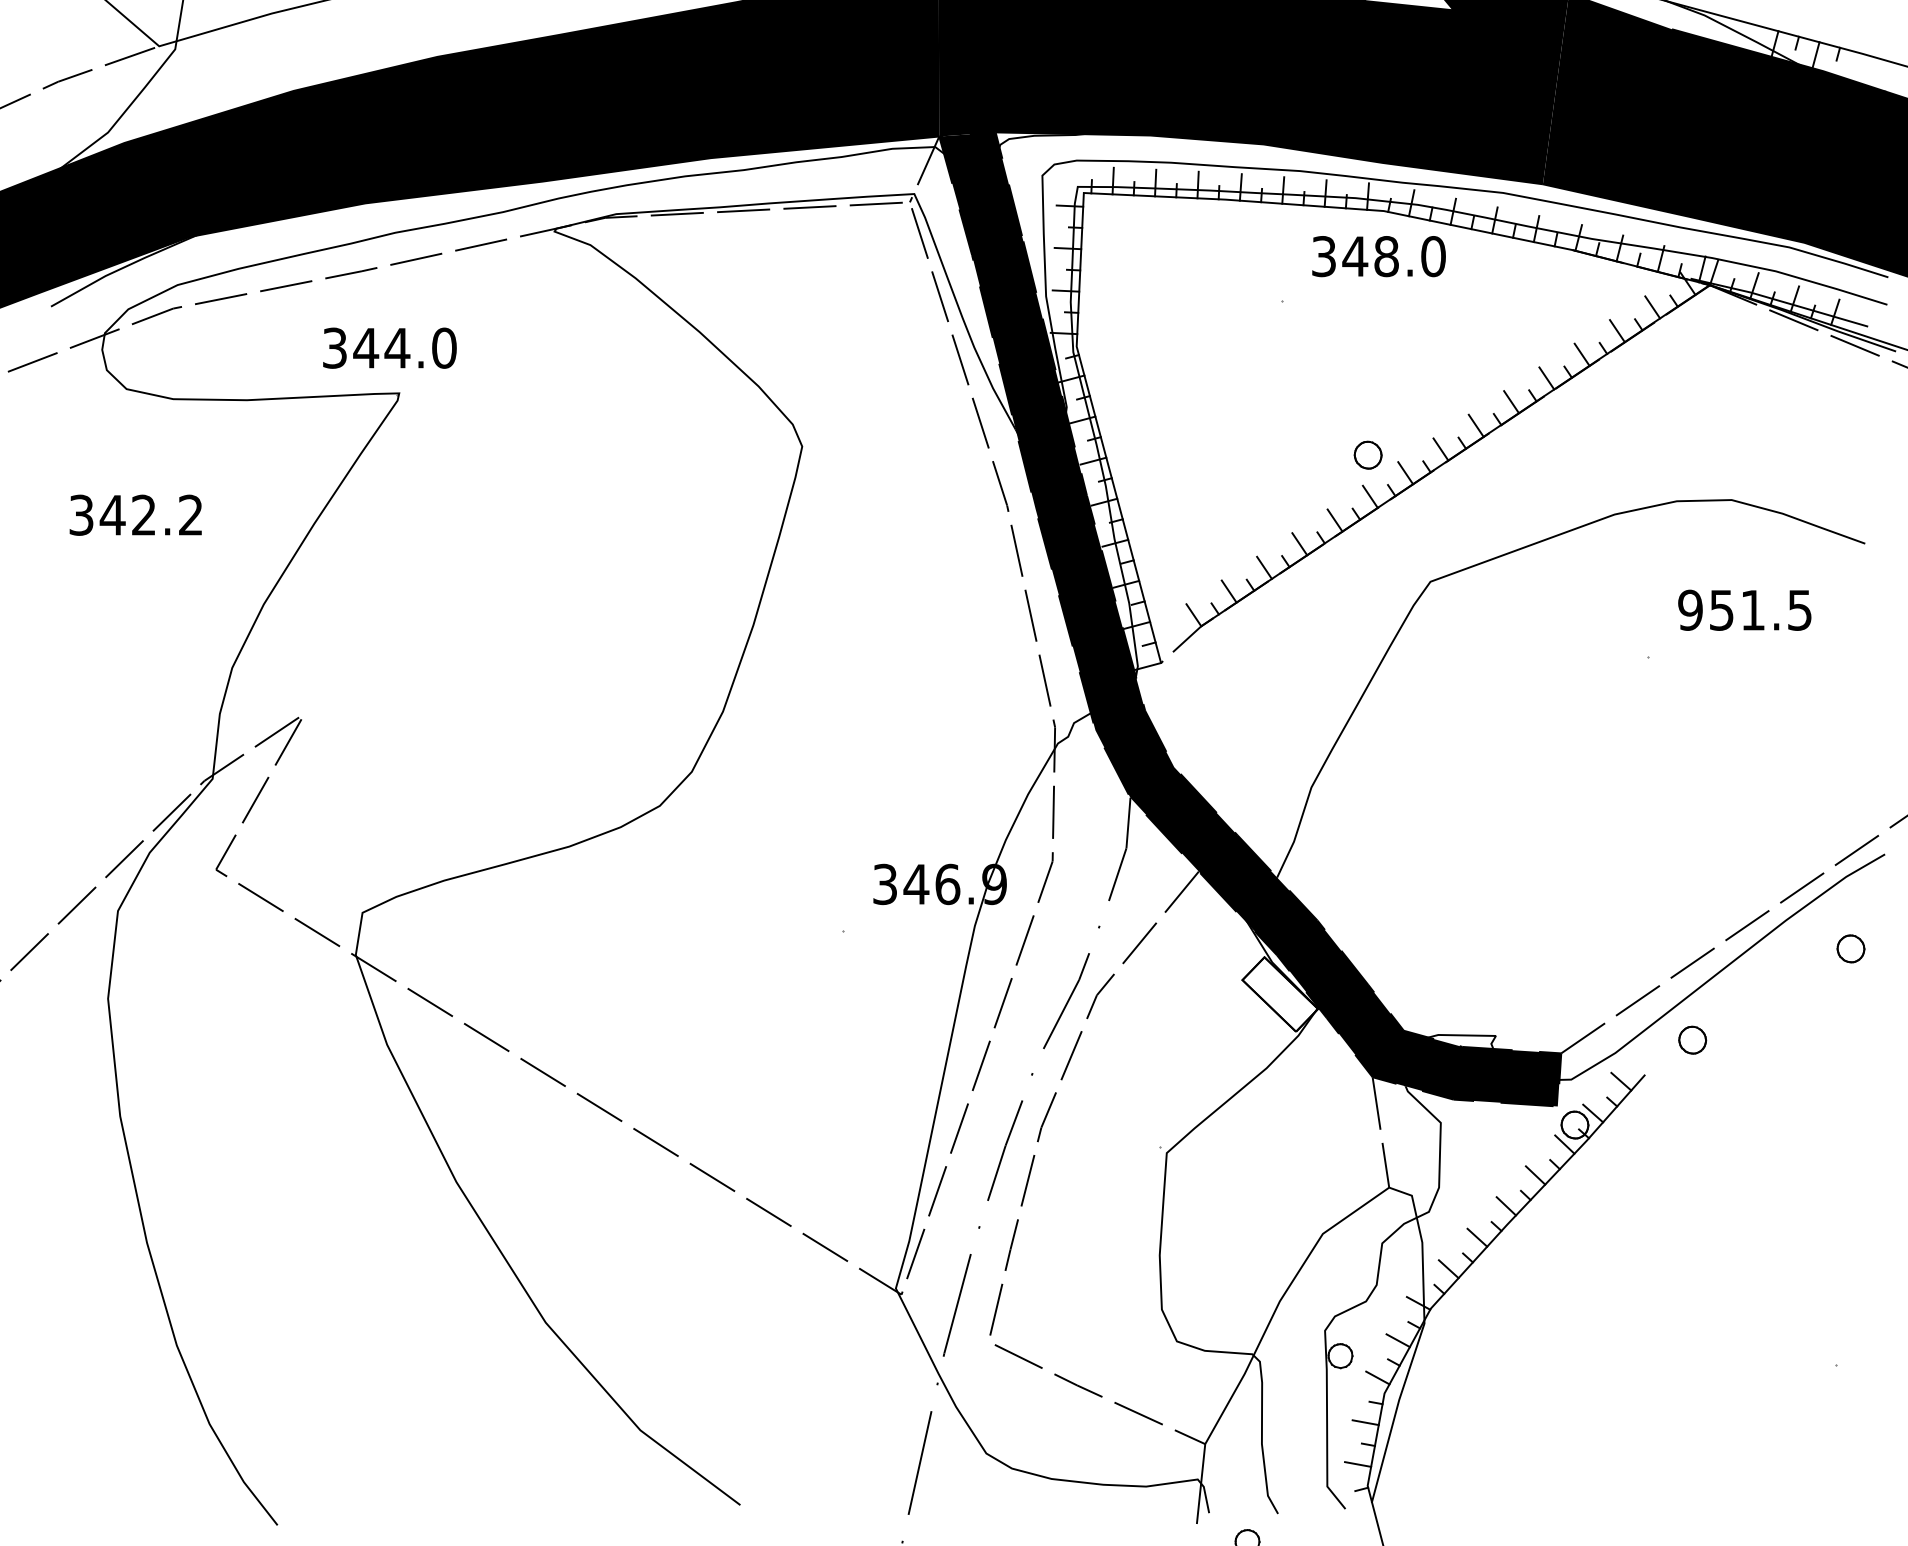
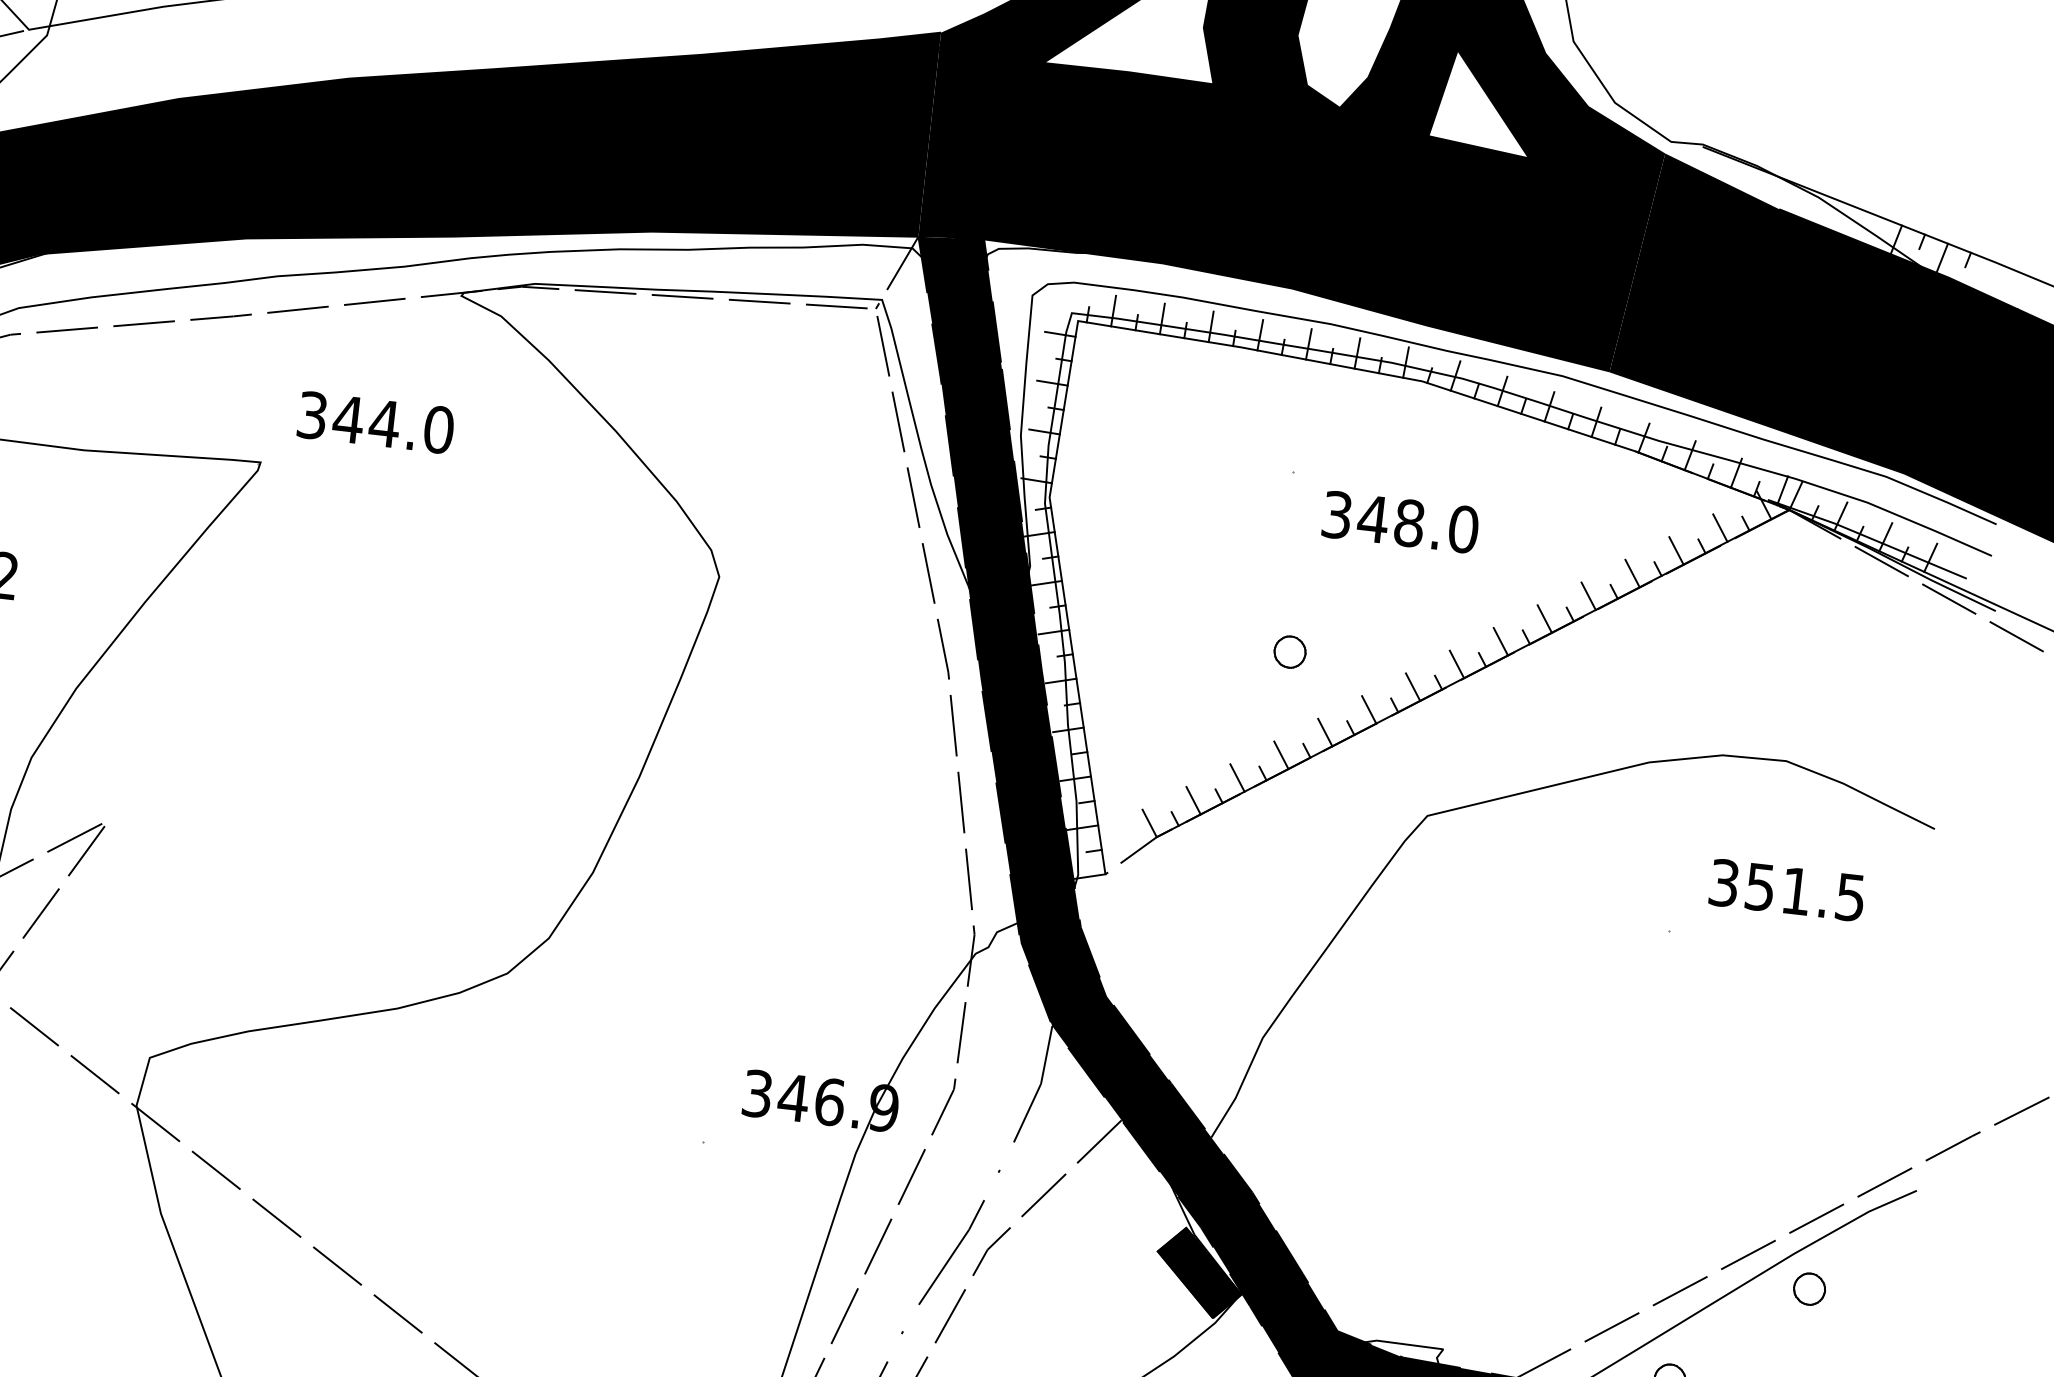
text: (1378, 256) -> (1400, 522), moved
text: (389, 347) -> (375, 421), moved
part: (1367, 454) -> (1289, 651), moved
text: (1690, 609) -> (1724, 882), 951.5 -> 351.5
part: (1850, 948) -> (1809, 1288), moved
fill: (1280, 994) -> (1199, 1273), added

